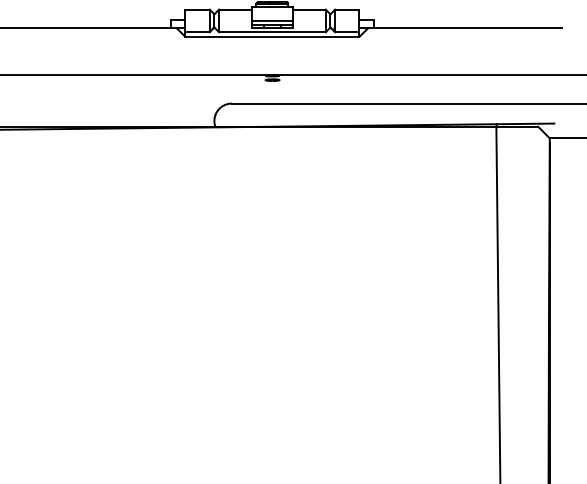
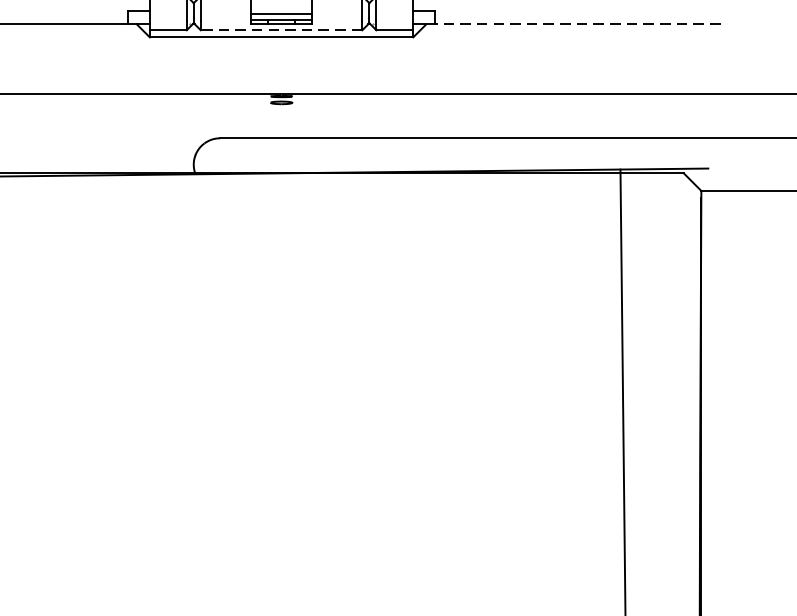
line: (464, 28) -> (572, 24), solid -> dashed
line: (271, 32) -> (280, 30), solid -> dashed

